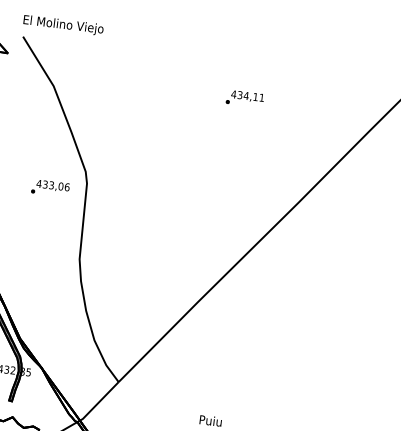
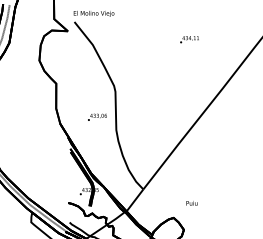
text: (50, 186) -> (97, 116), moved

